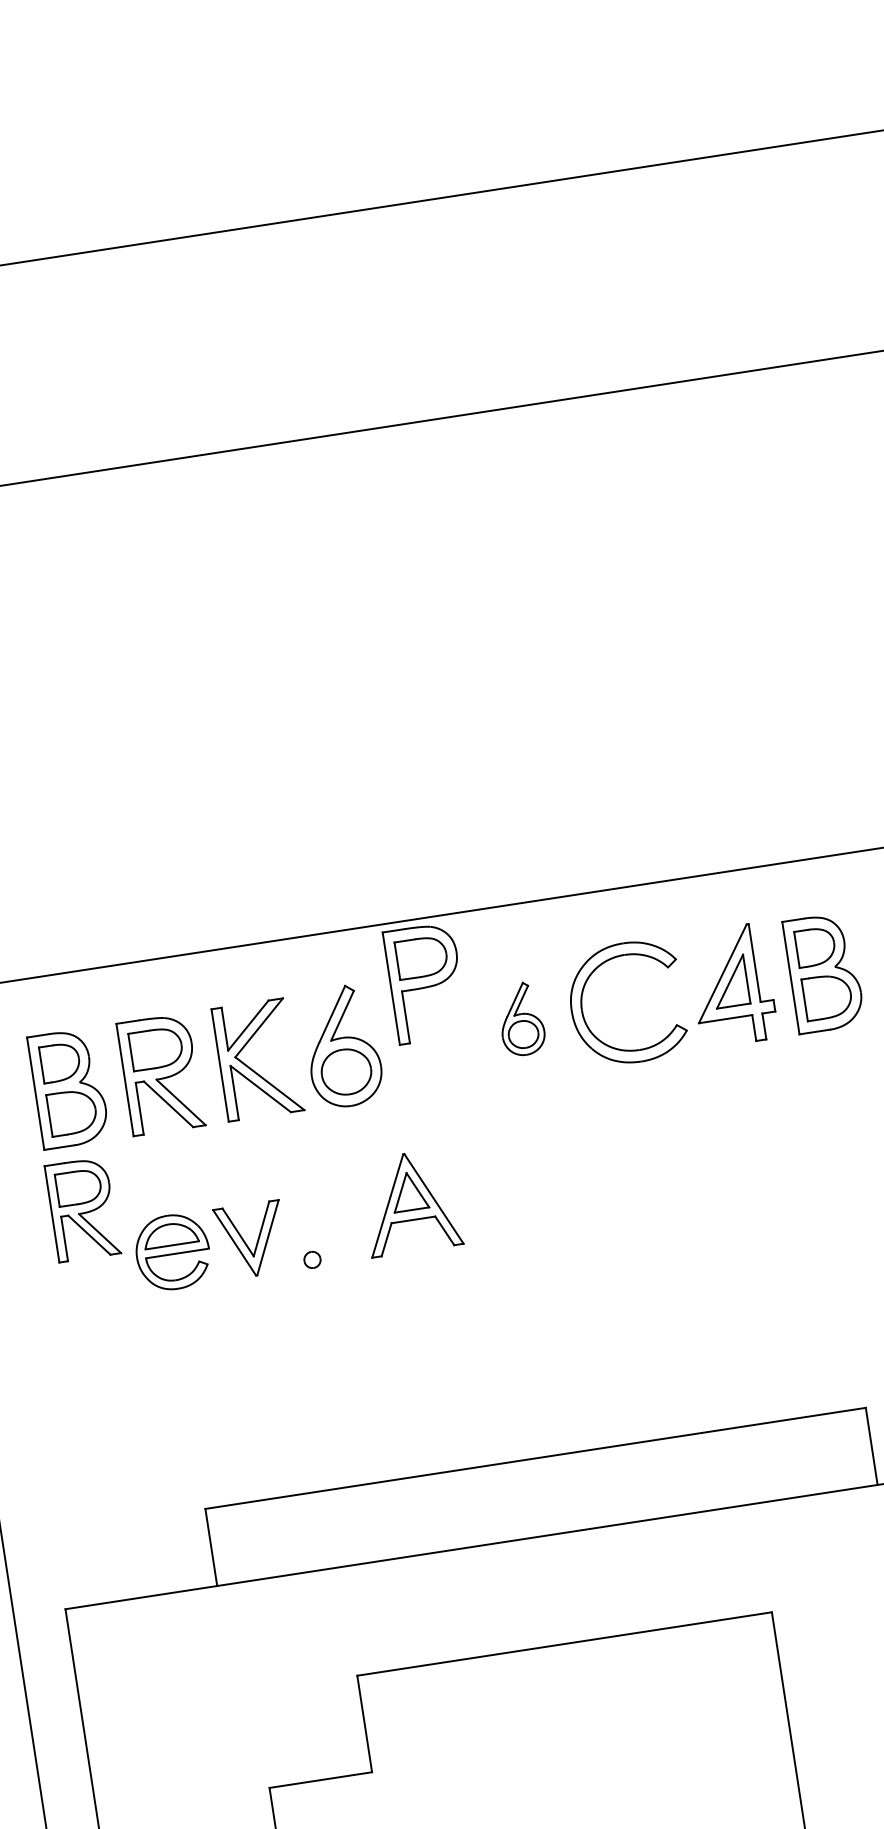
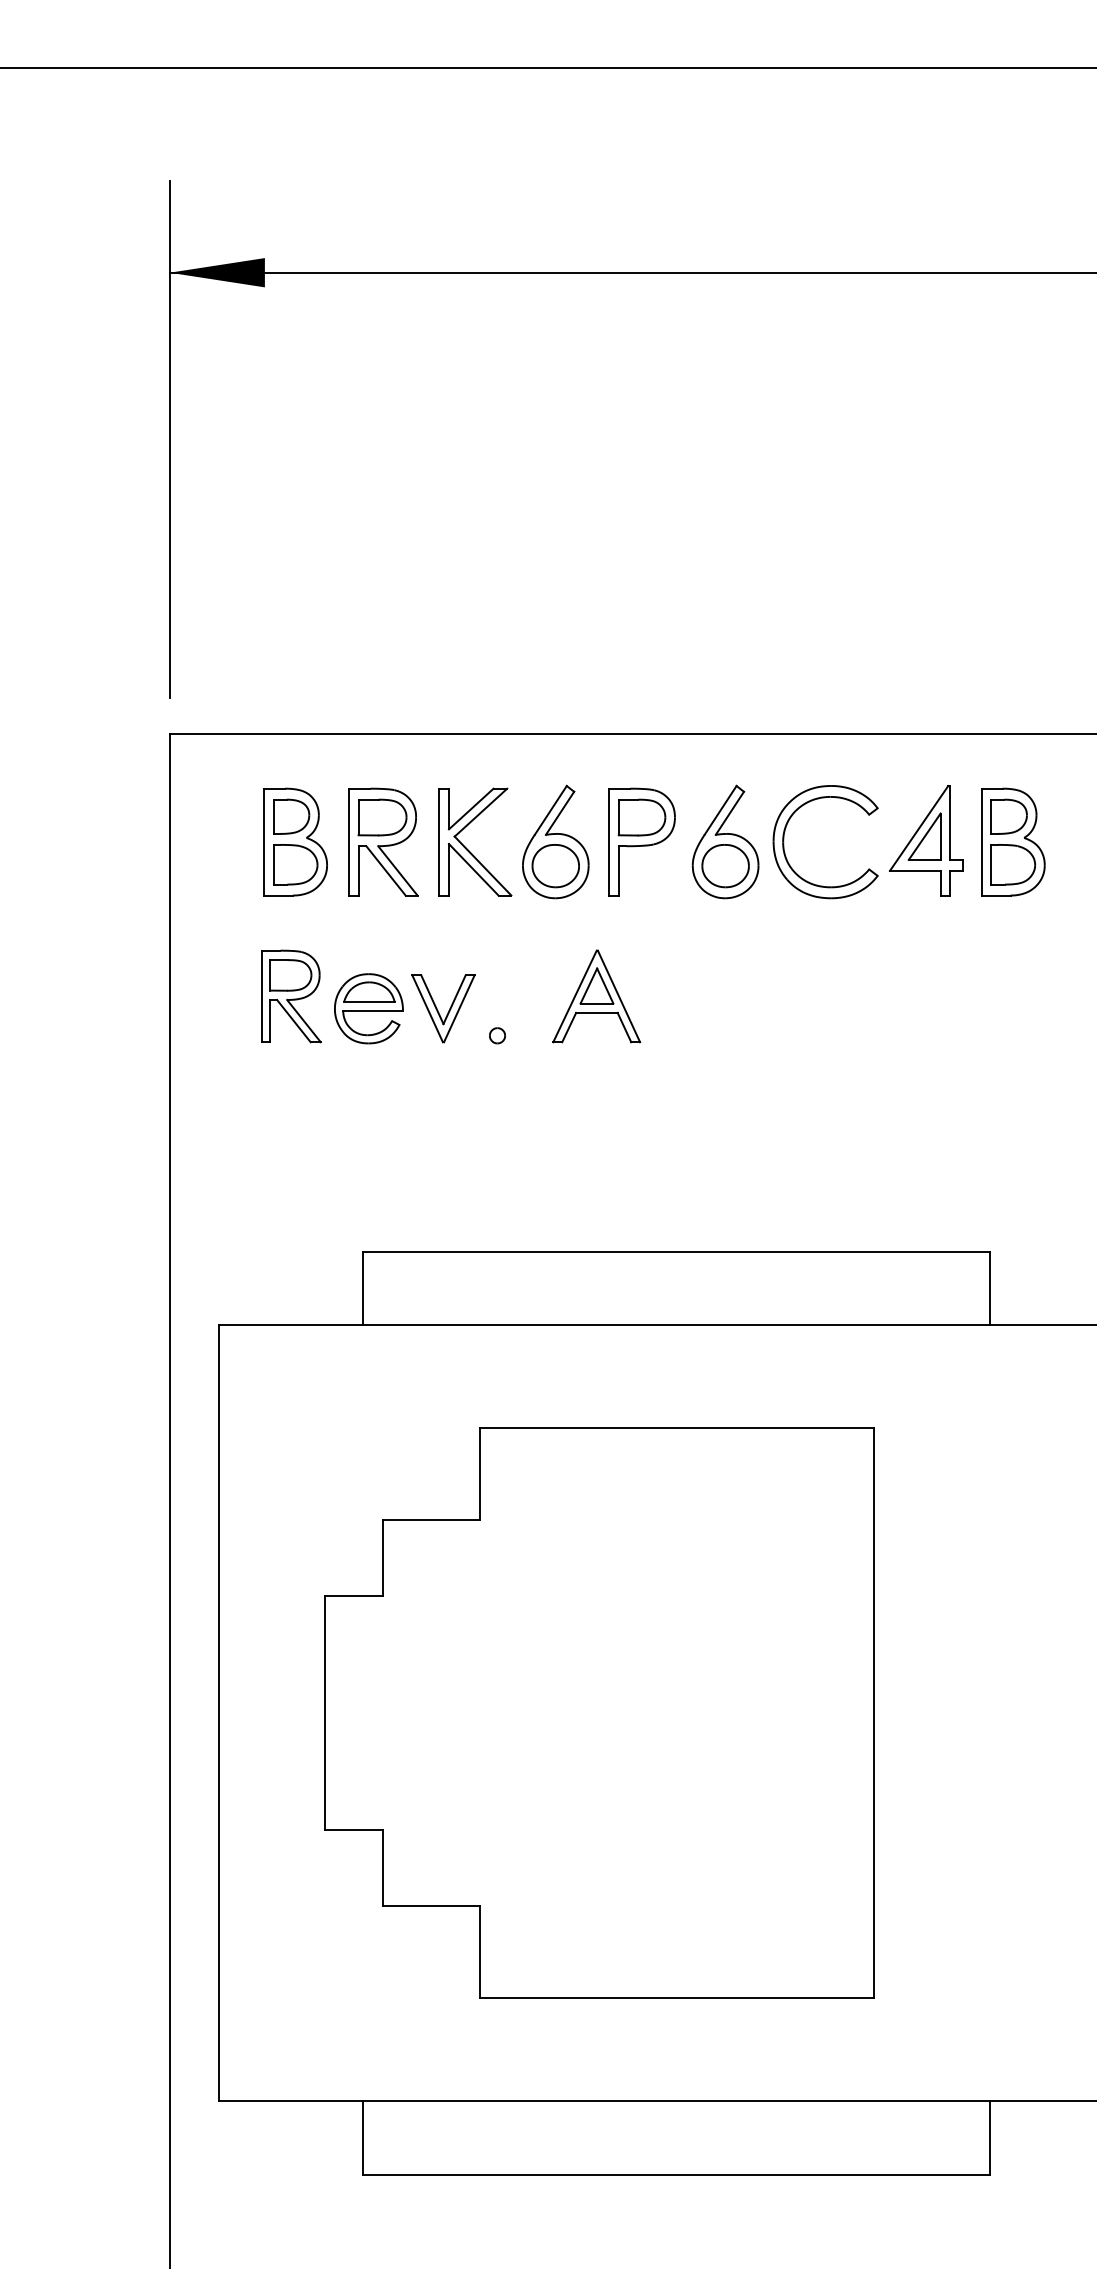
part: (425, 982) -> (641, 841), moved
part: (521, 1018) -> (725, 841), size x1.67
part: (82, 1209) -> (291, 996), moved

